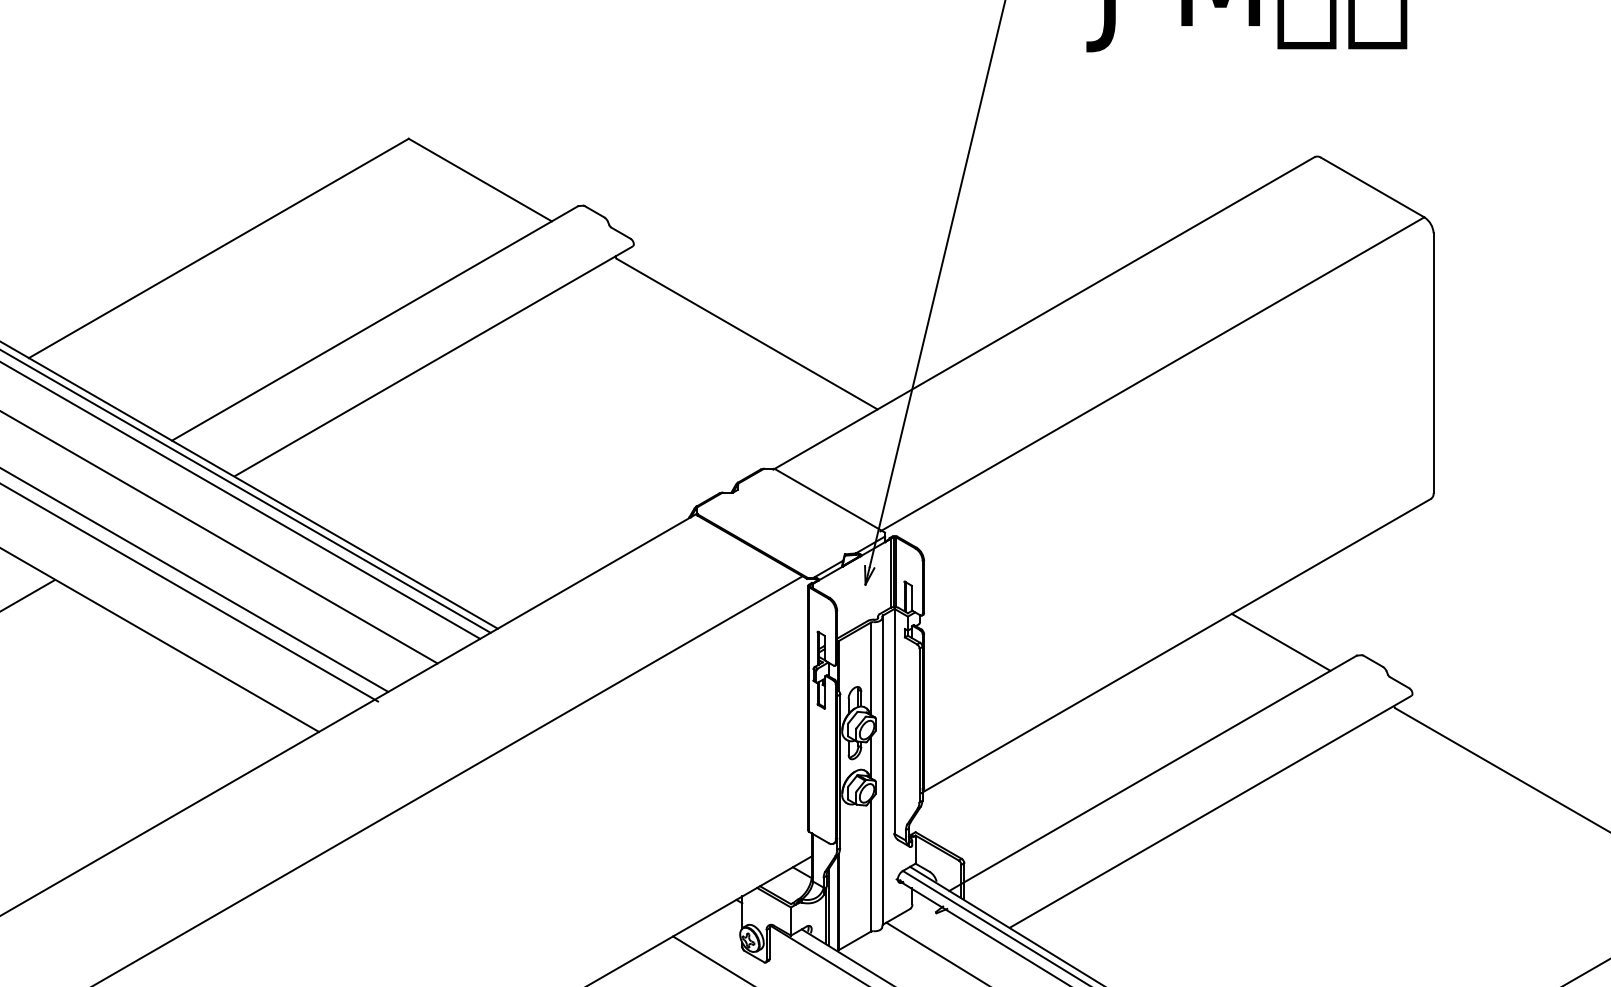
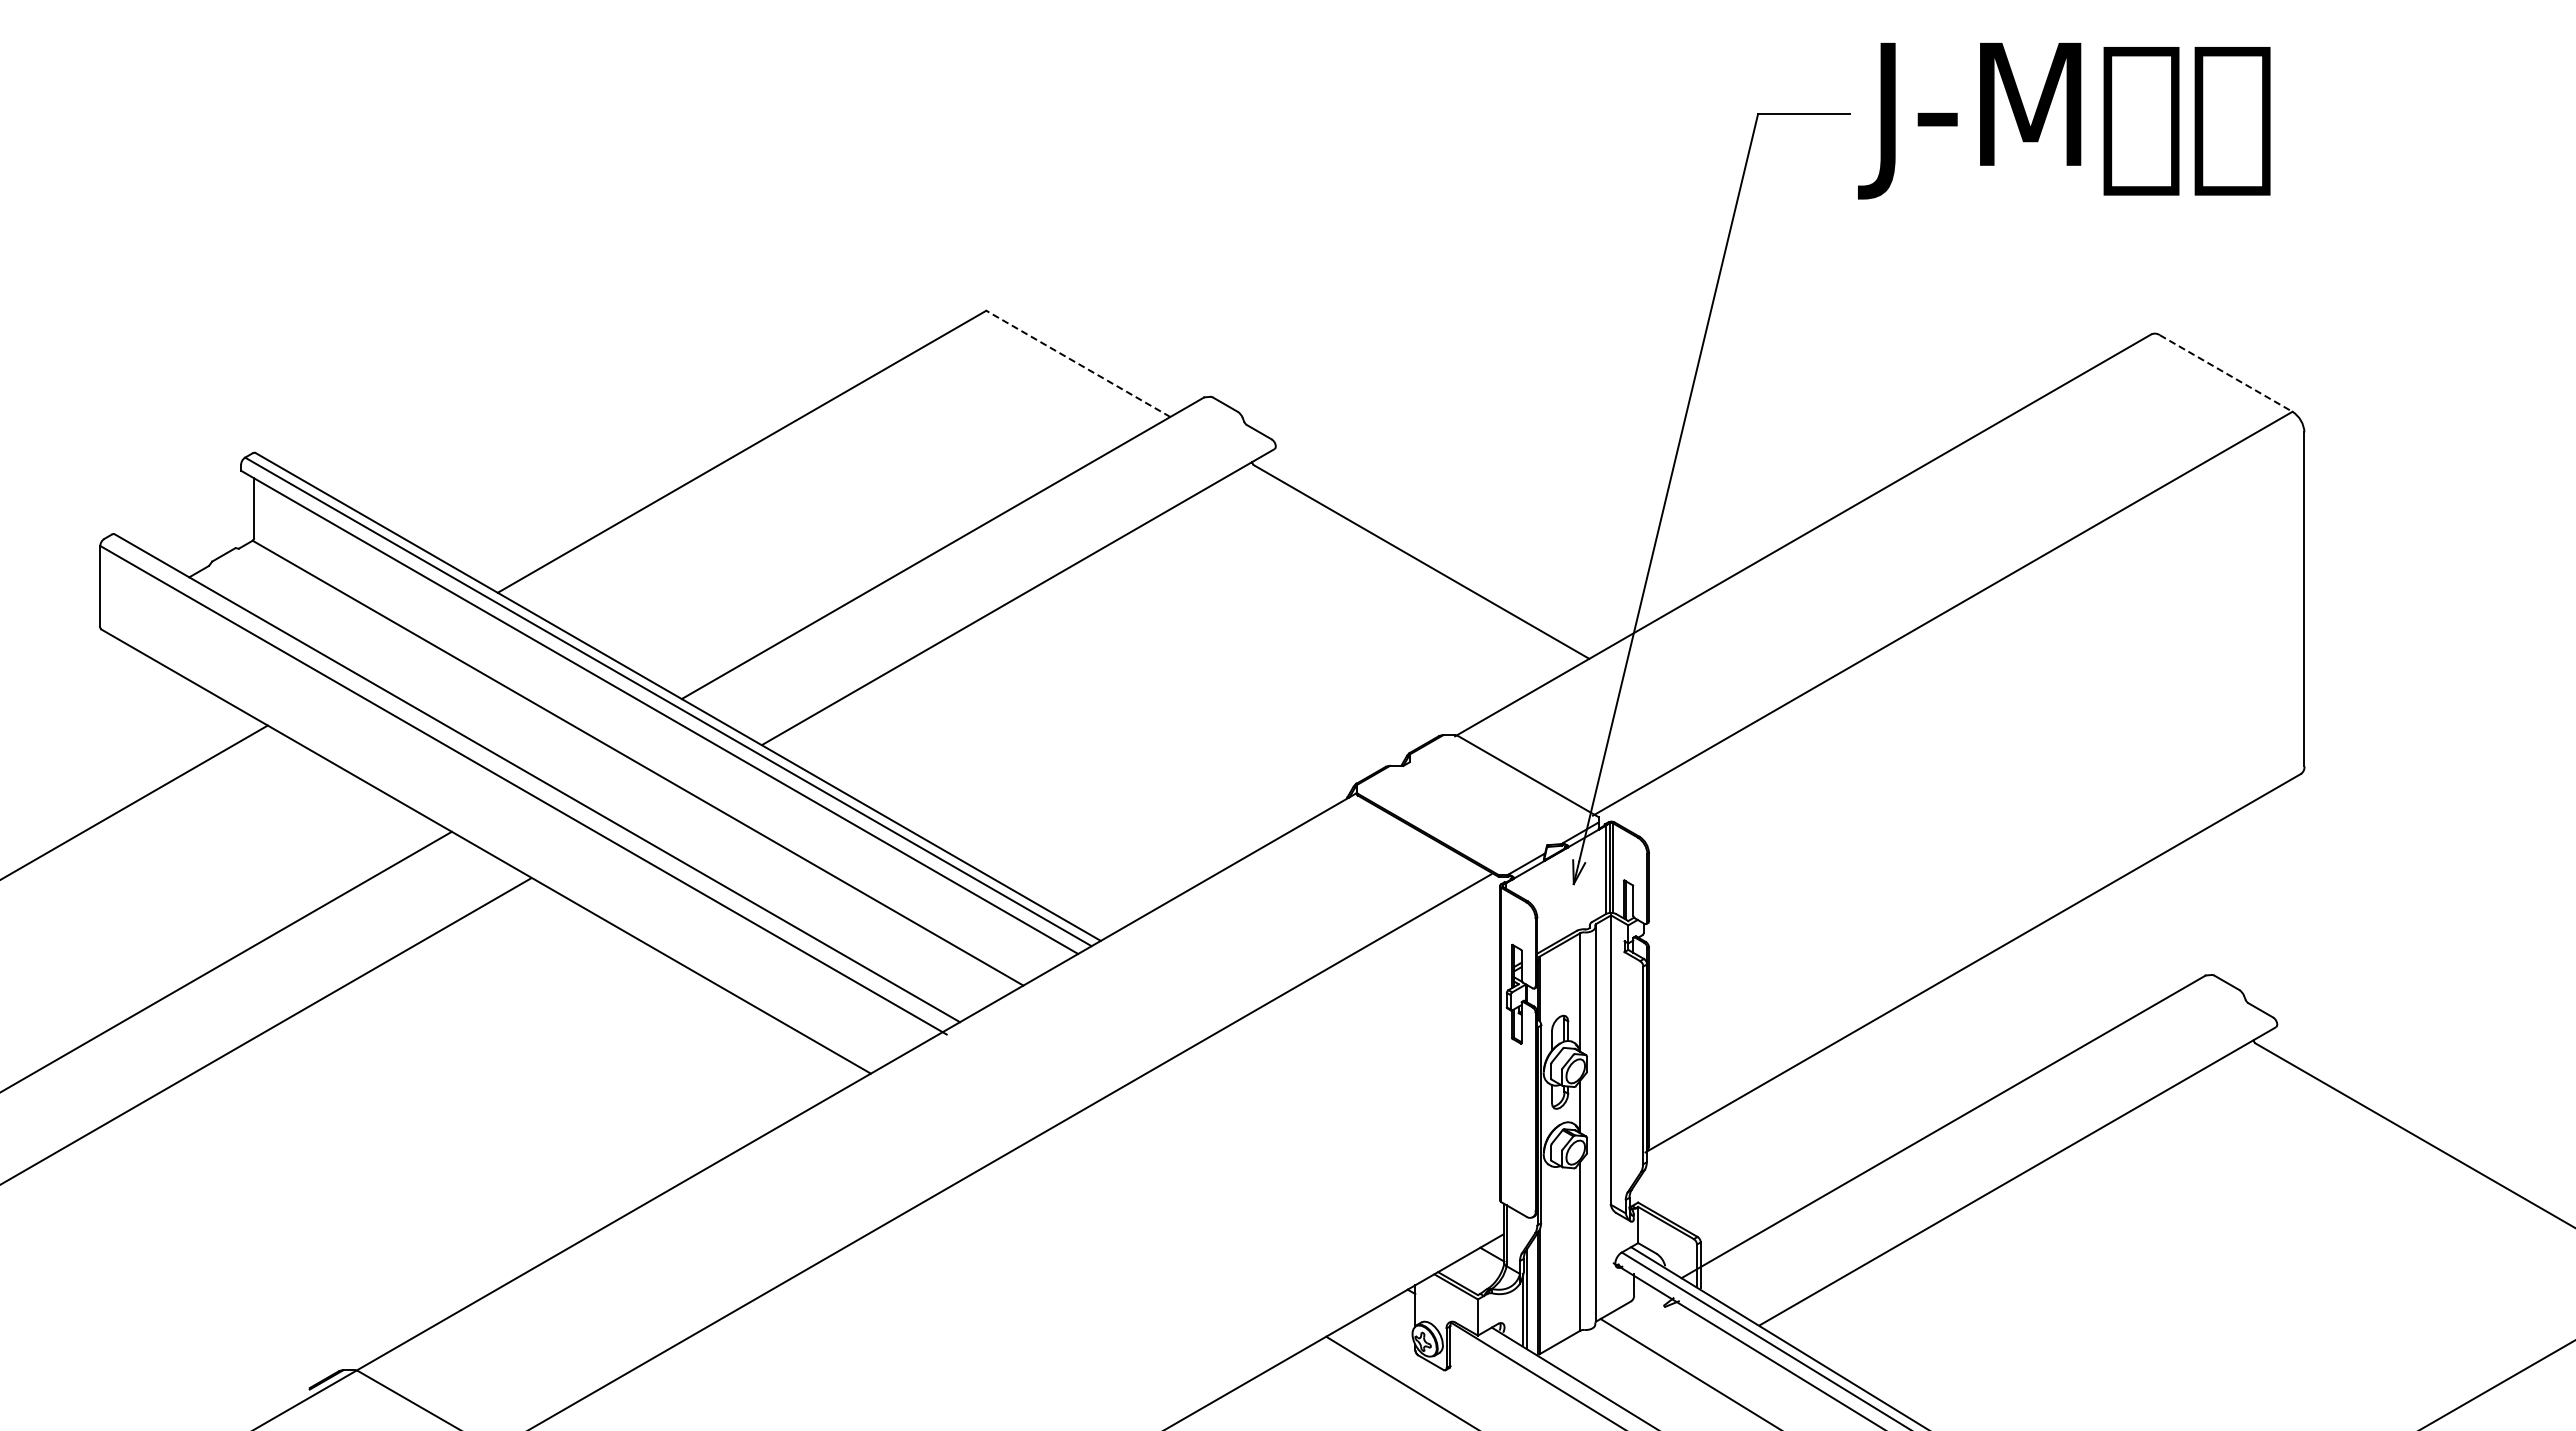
line: (479, 179) -> (1077, 363), solid -> dashed
line: (1373, 187) -> (2226, 373), solid -> dashed
line: (1280, 642) -> (2107, 958), removed

